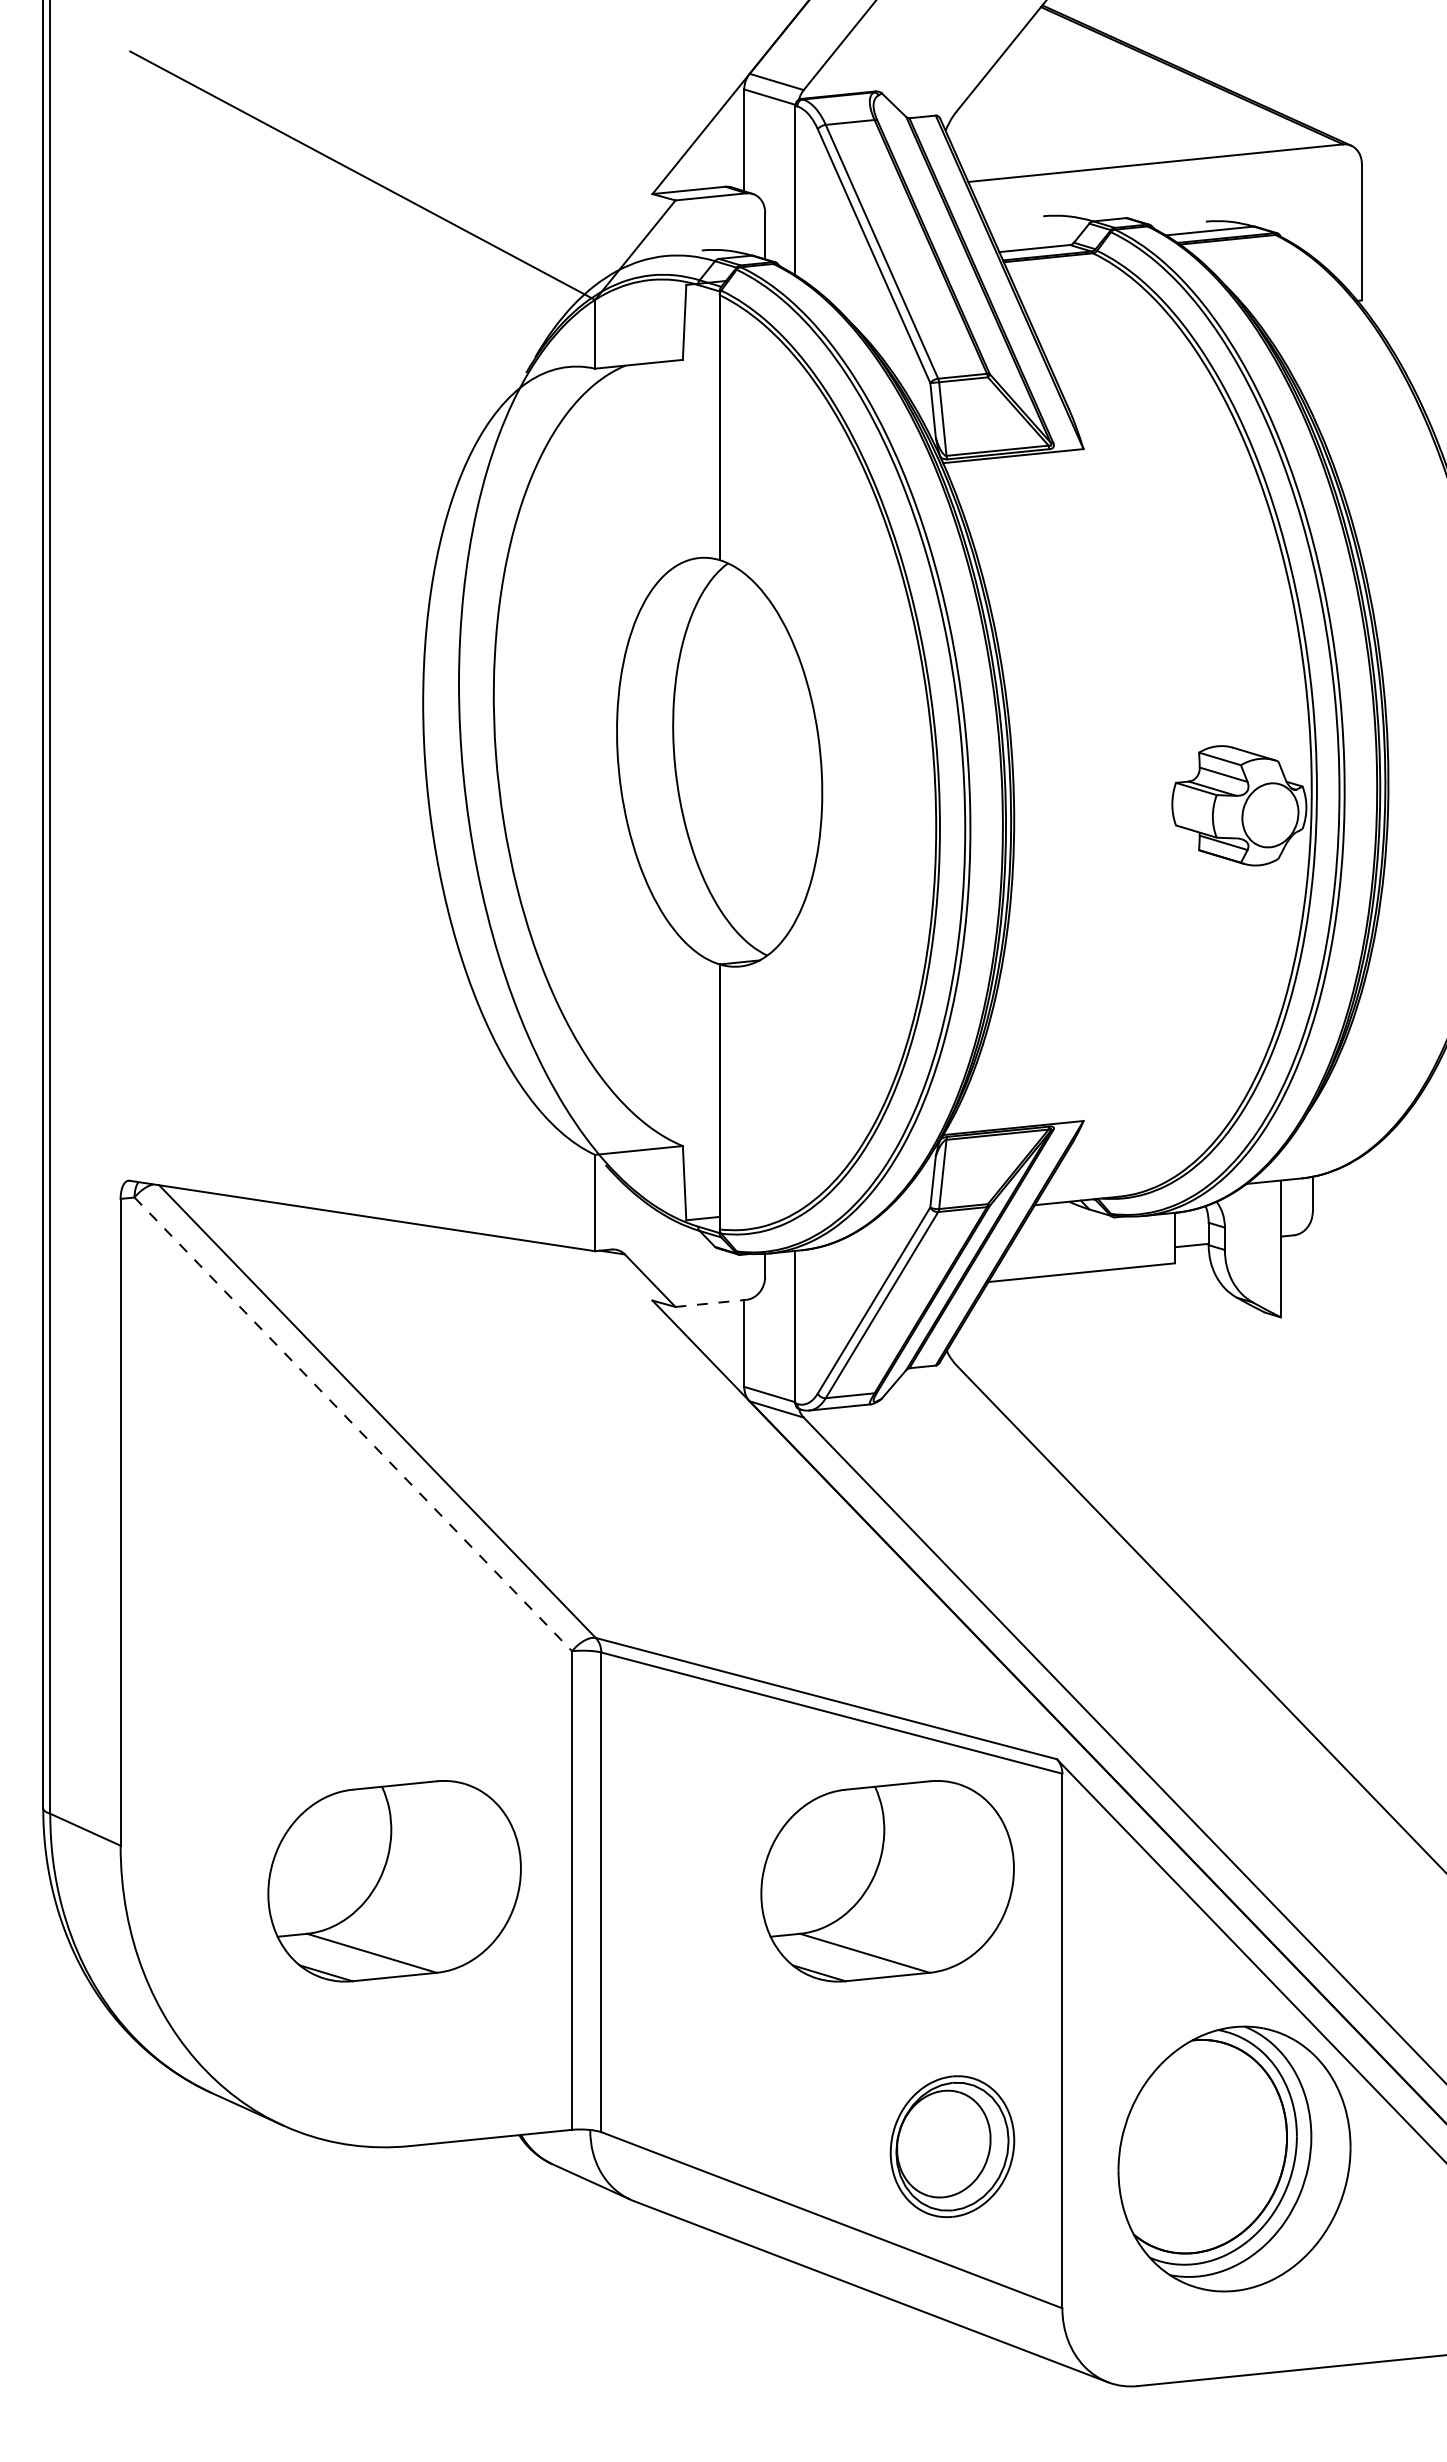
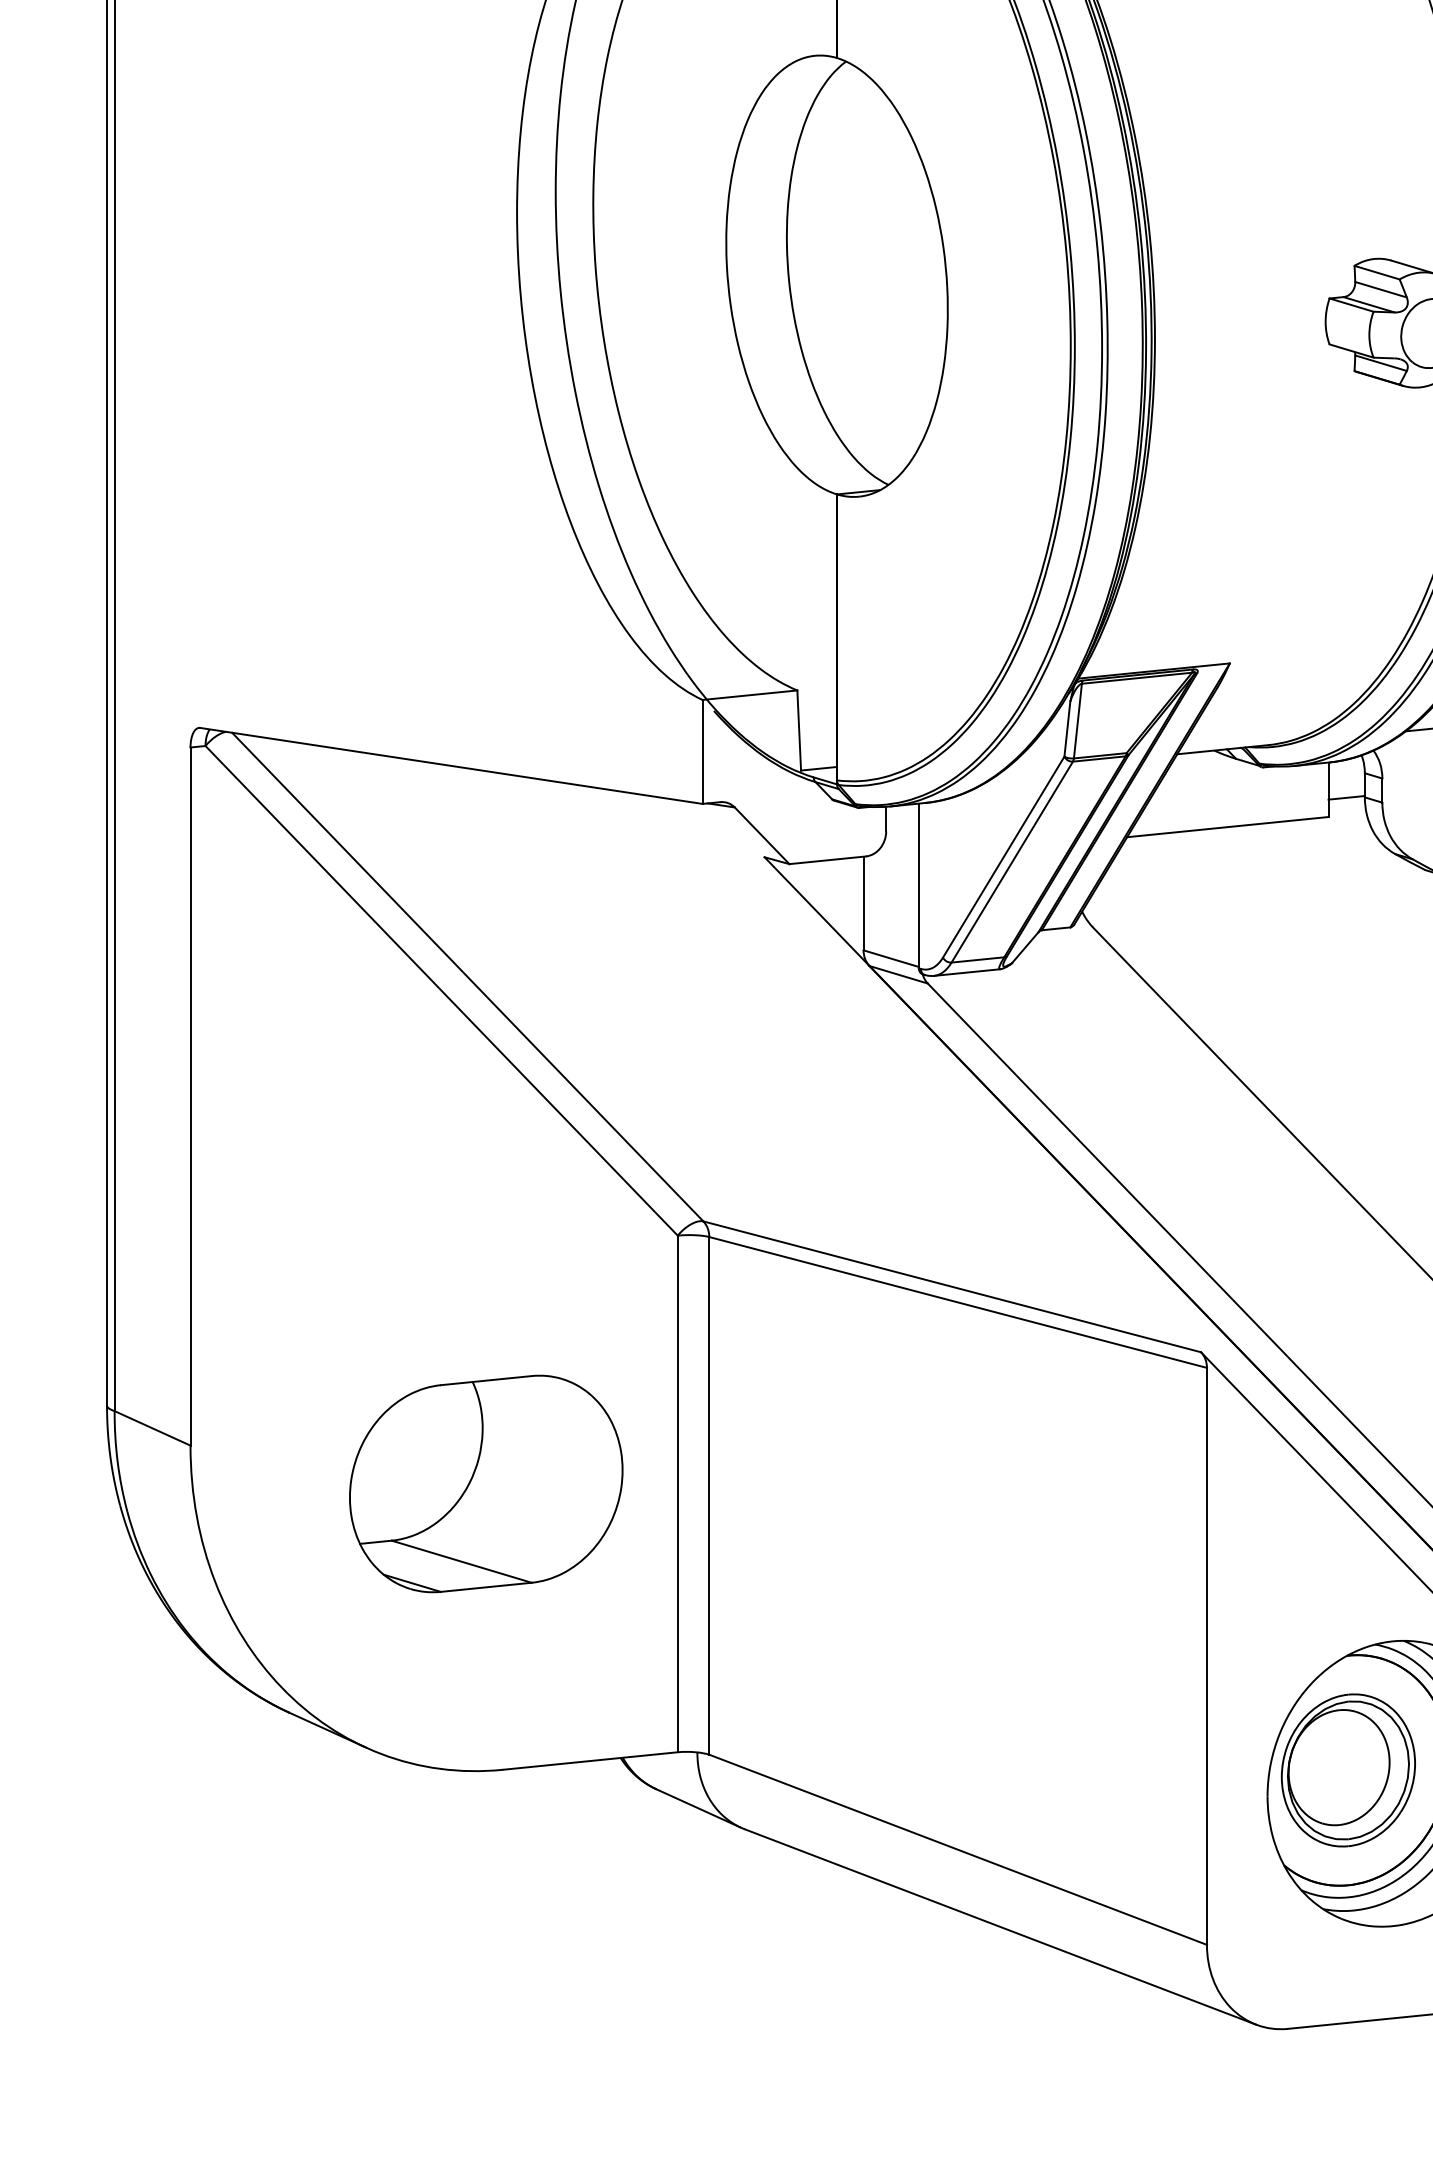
line: (711, 1303) -> (828, 860), dashed -> solid
line: (353, 1424) -> (441, 990), dashed -> solid
part: (887, 1881) -> (1018, 1484), removed
part: (952, 2146) -> (1348, 1770), moved

